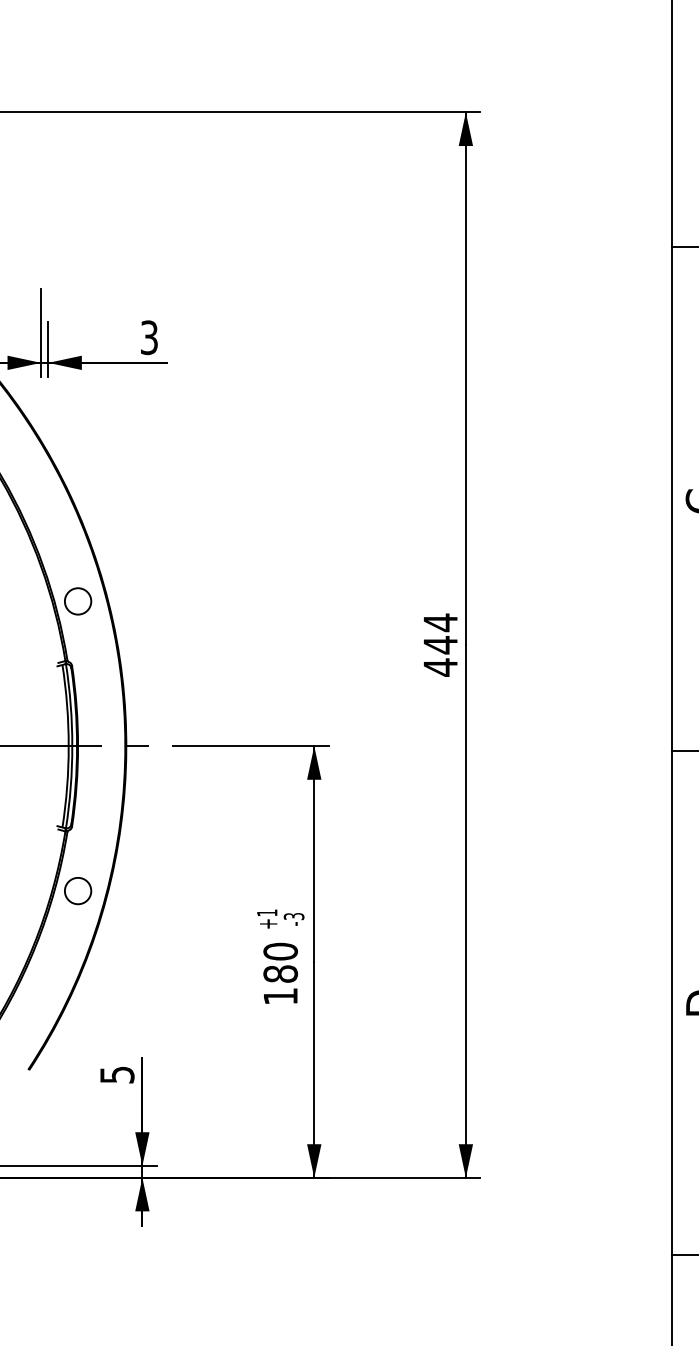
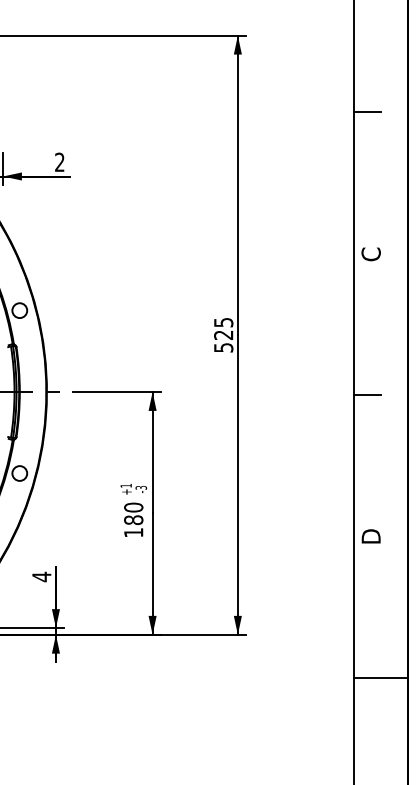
text: (148, 337) -> (59, 162), 3 -> 2
text: (440, 645) -> (223, 335), 444 -> 525
text: (116, 1074) -> (41, 576), 5 -> 4

